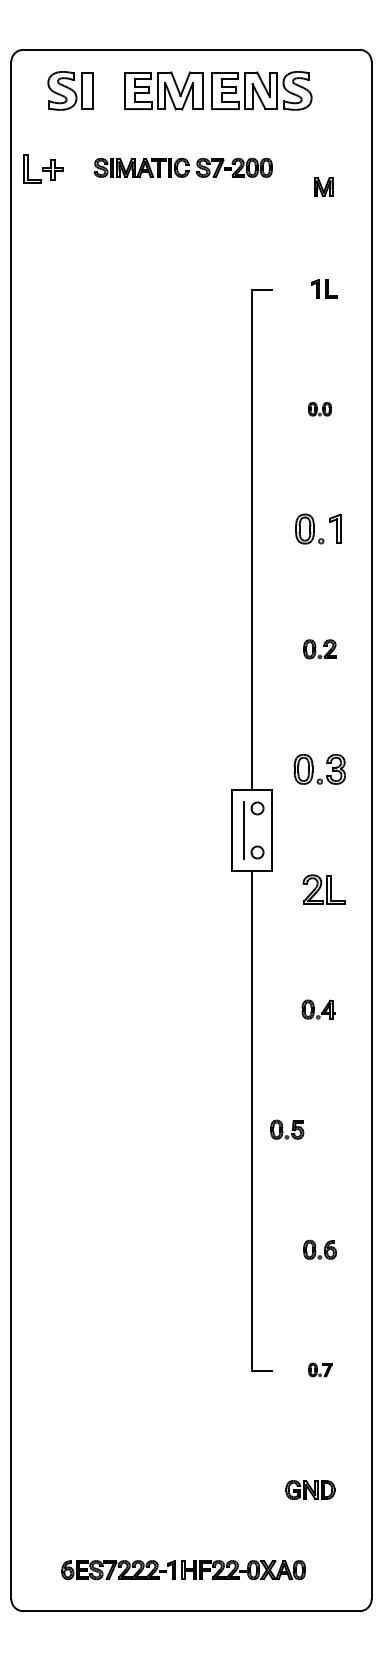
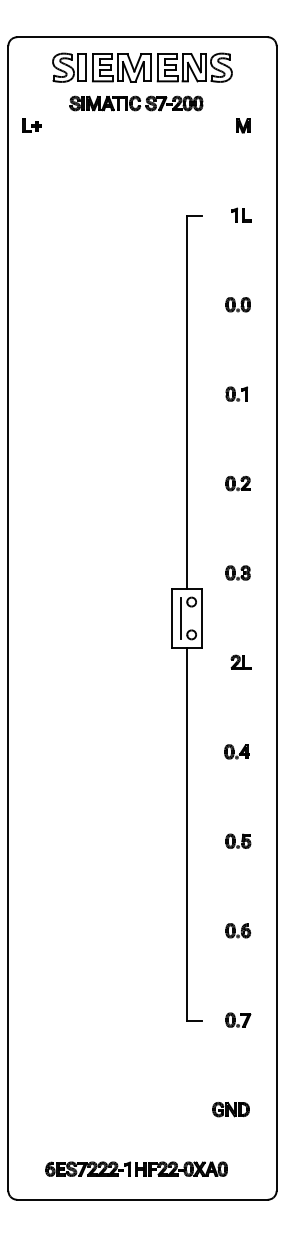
part: (70, 90) -> (69, 67), moved
part: (182, 167) -> (135, 103), moved
part: (43, 168) -> (32, 125), size x0.62
part: (323, 186) -> (243, 125), moved
part: (319, 409) -> (237, 305), size x1.43
part: (317, 529) -> (236, 394), size x0.62
part: (319, 769) -> (237, 573), size x0.62
part: (323, 888) -> (240, 661), size x0.62
part: (287, 1129) -> (238, 841), moved
part: (320, 1369) -> (238, 1019), size x1.43

